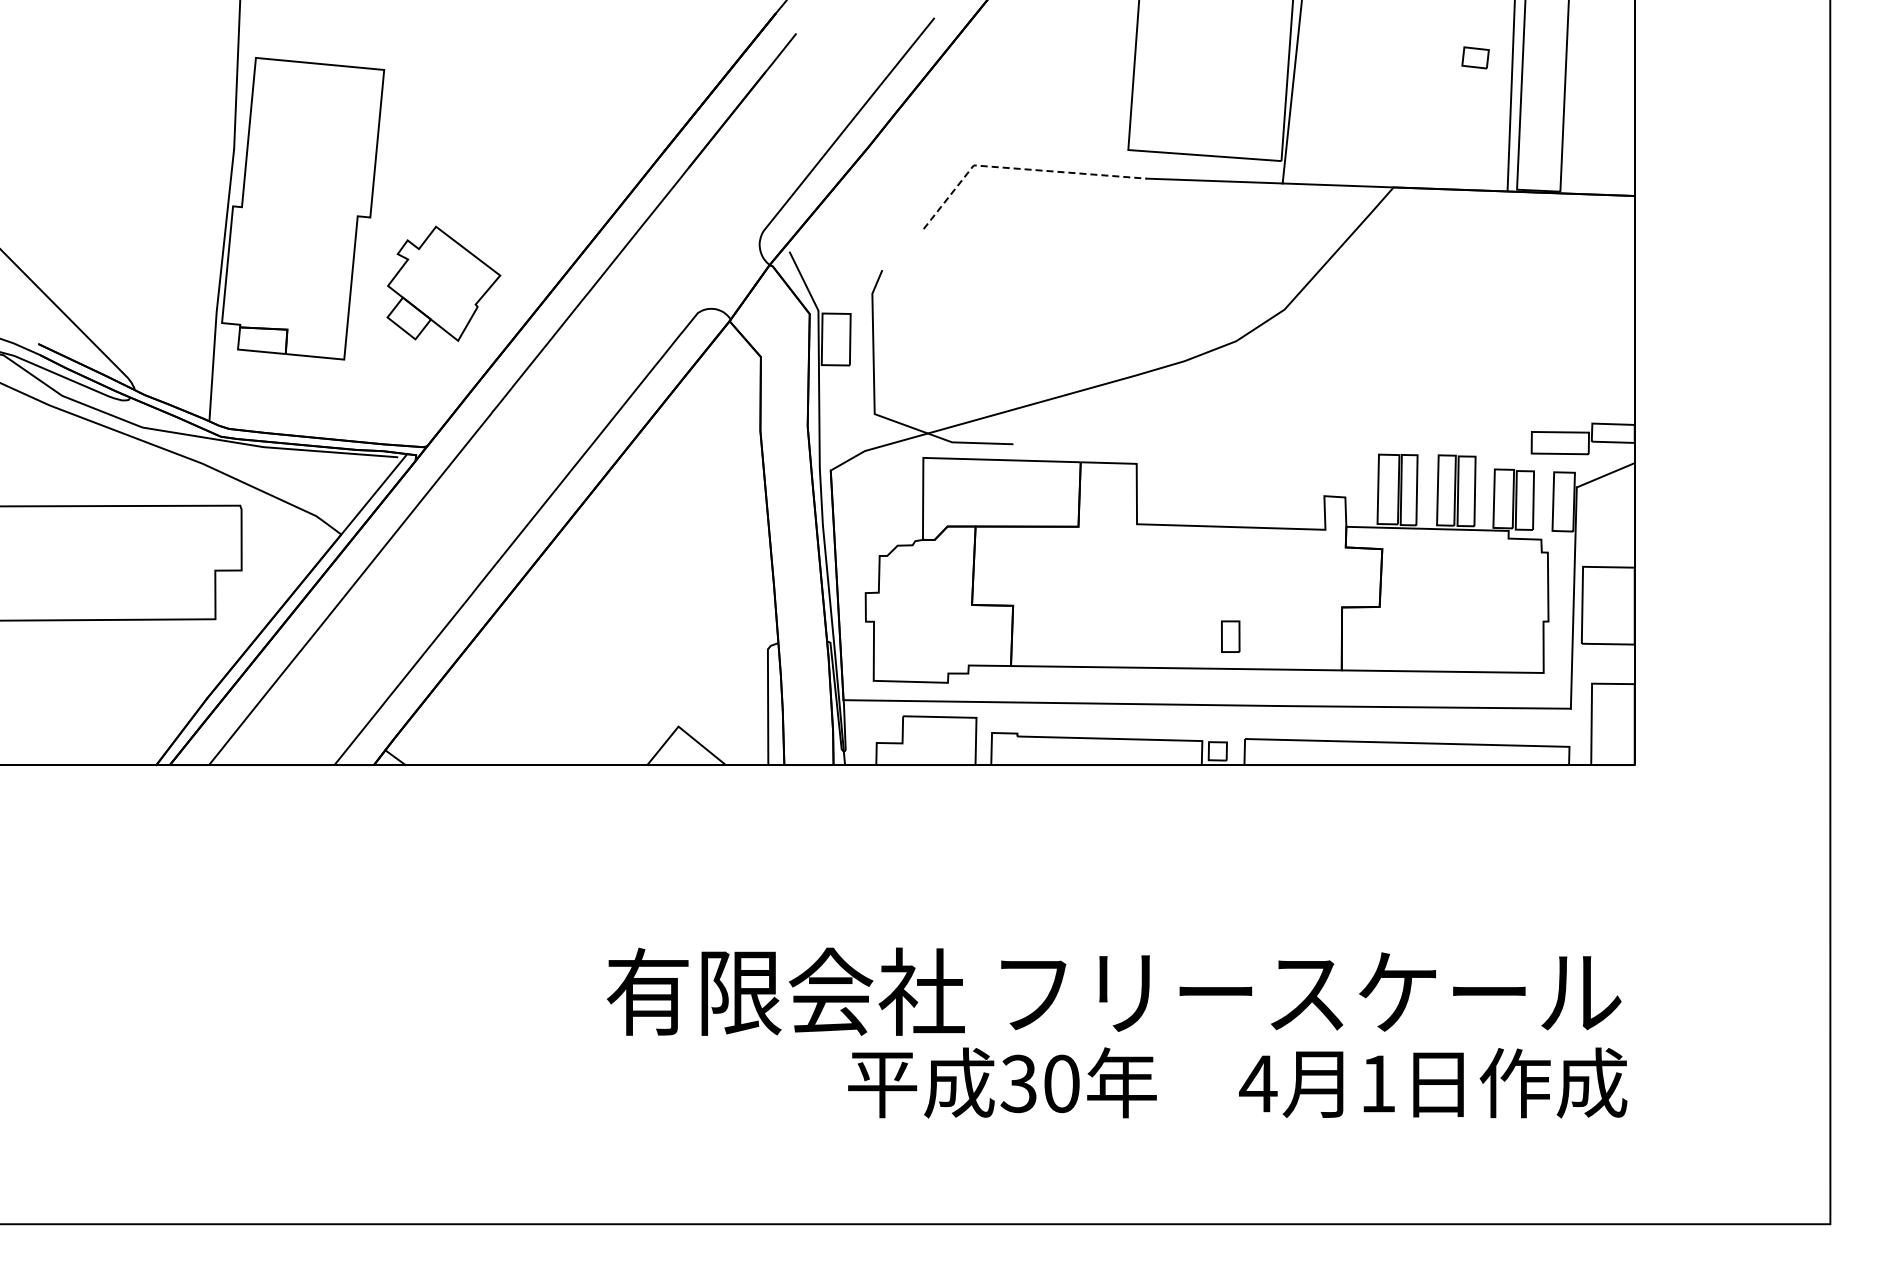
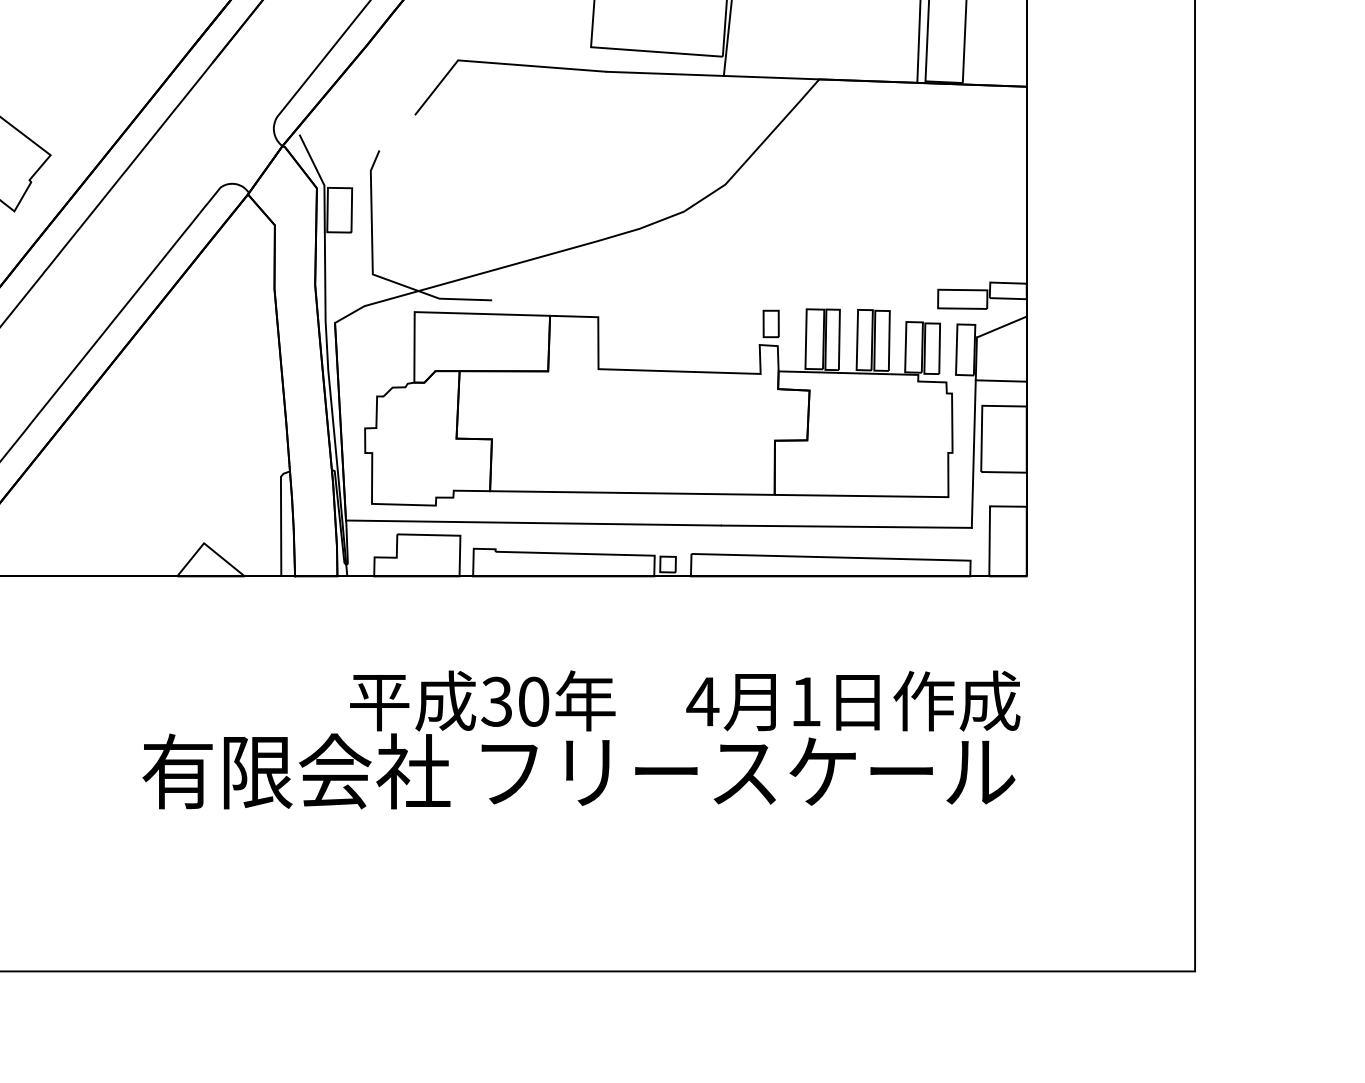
line: (1019, 168) -> (497, 63), dashed -> solid
line: (1604, 537) -> (1000, 380), added
part: (1230, 636) -> (771, 323), moved
text: (1237, 1082) -> (684, 700), moved

